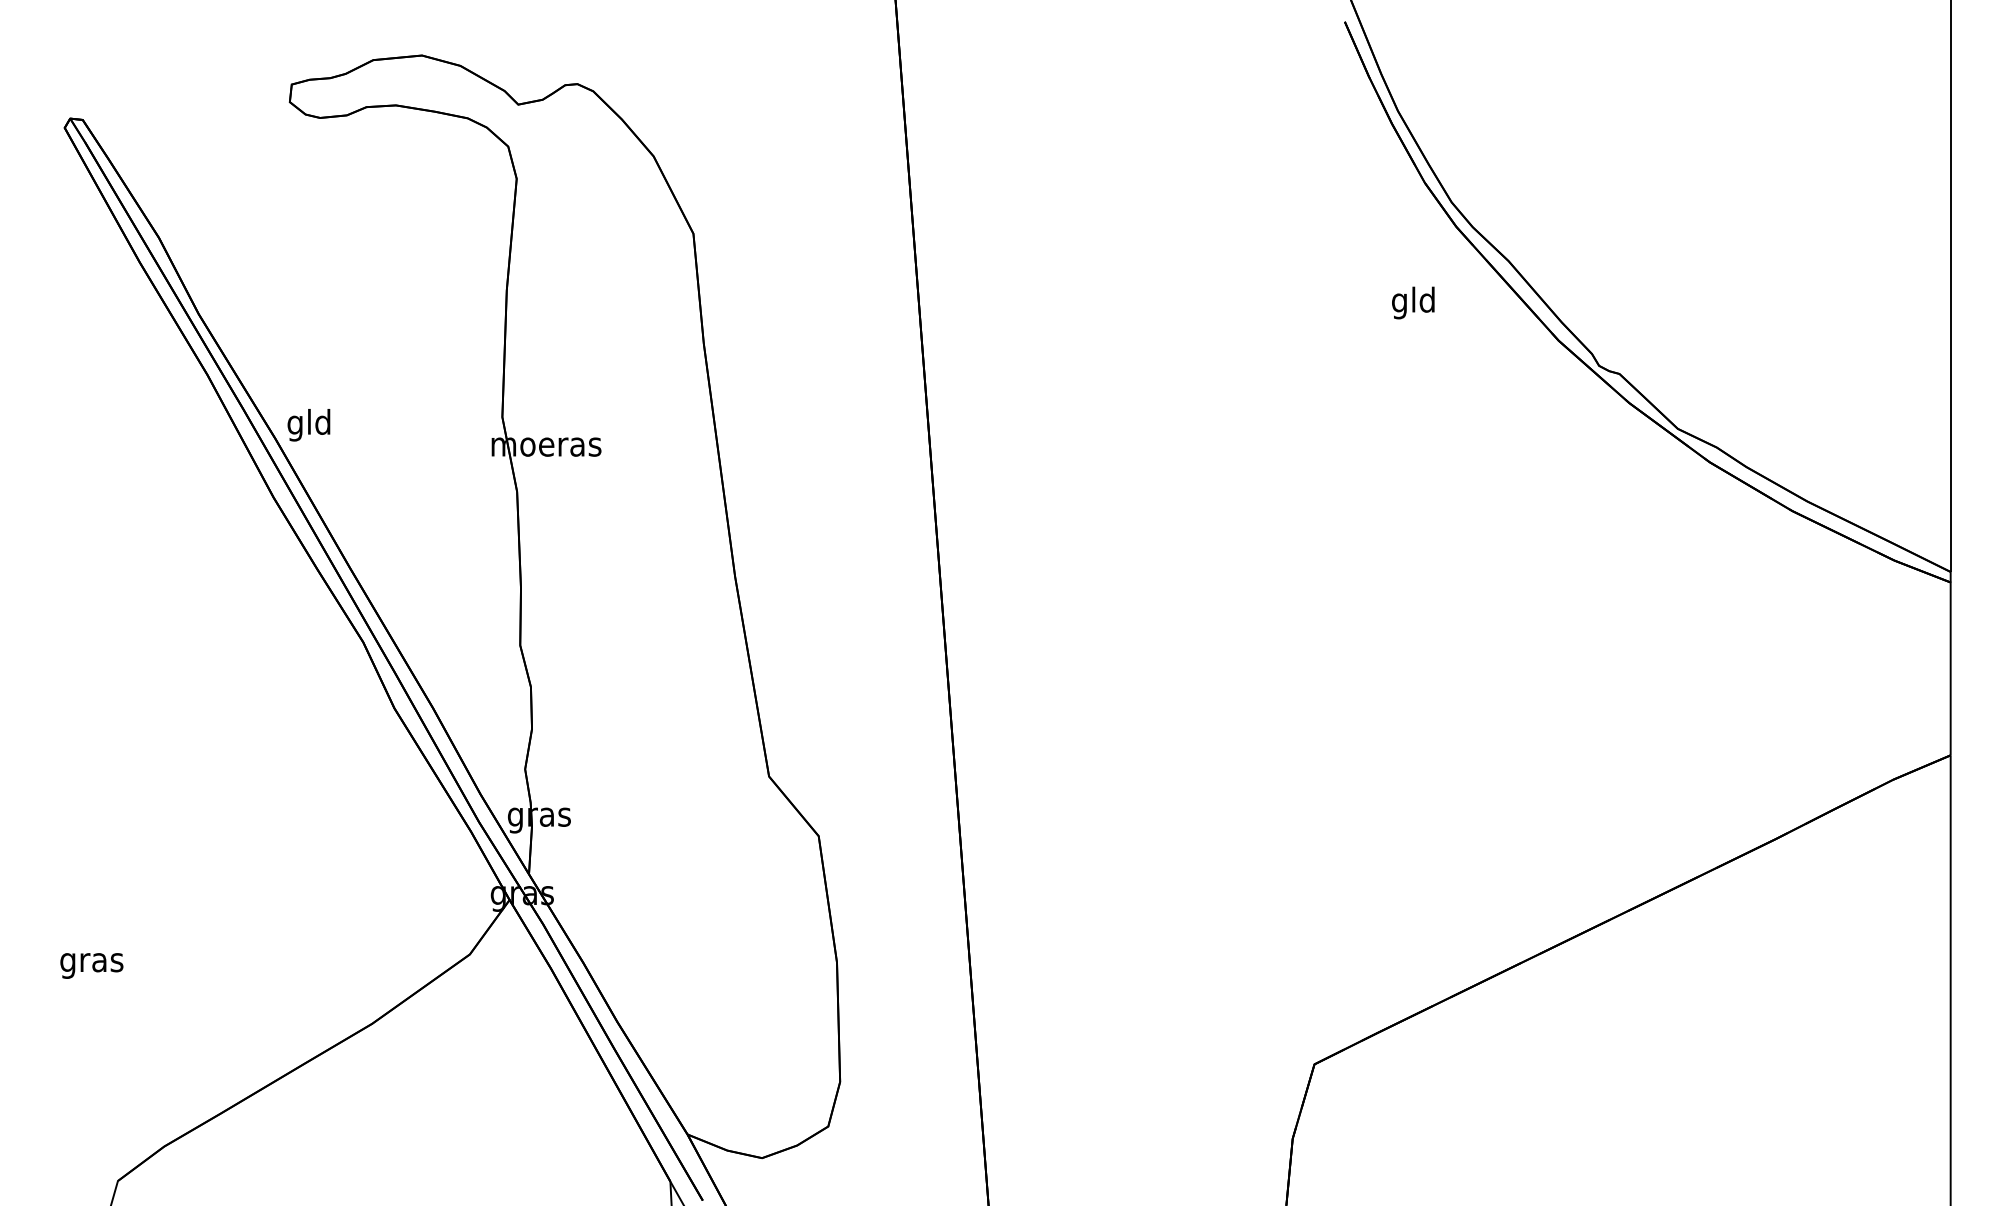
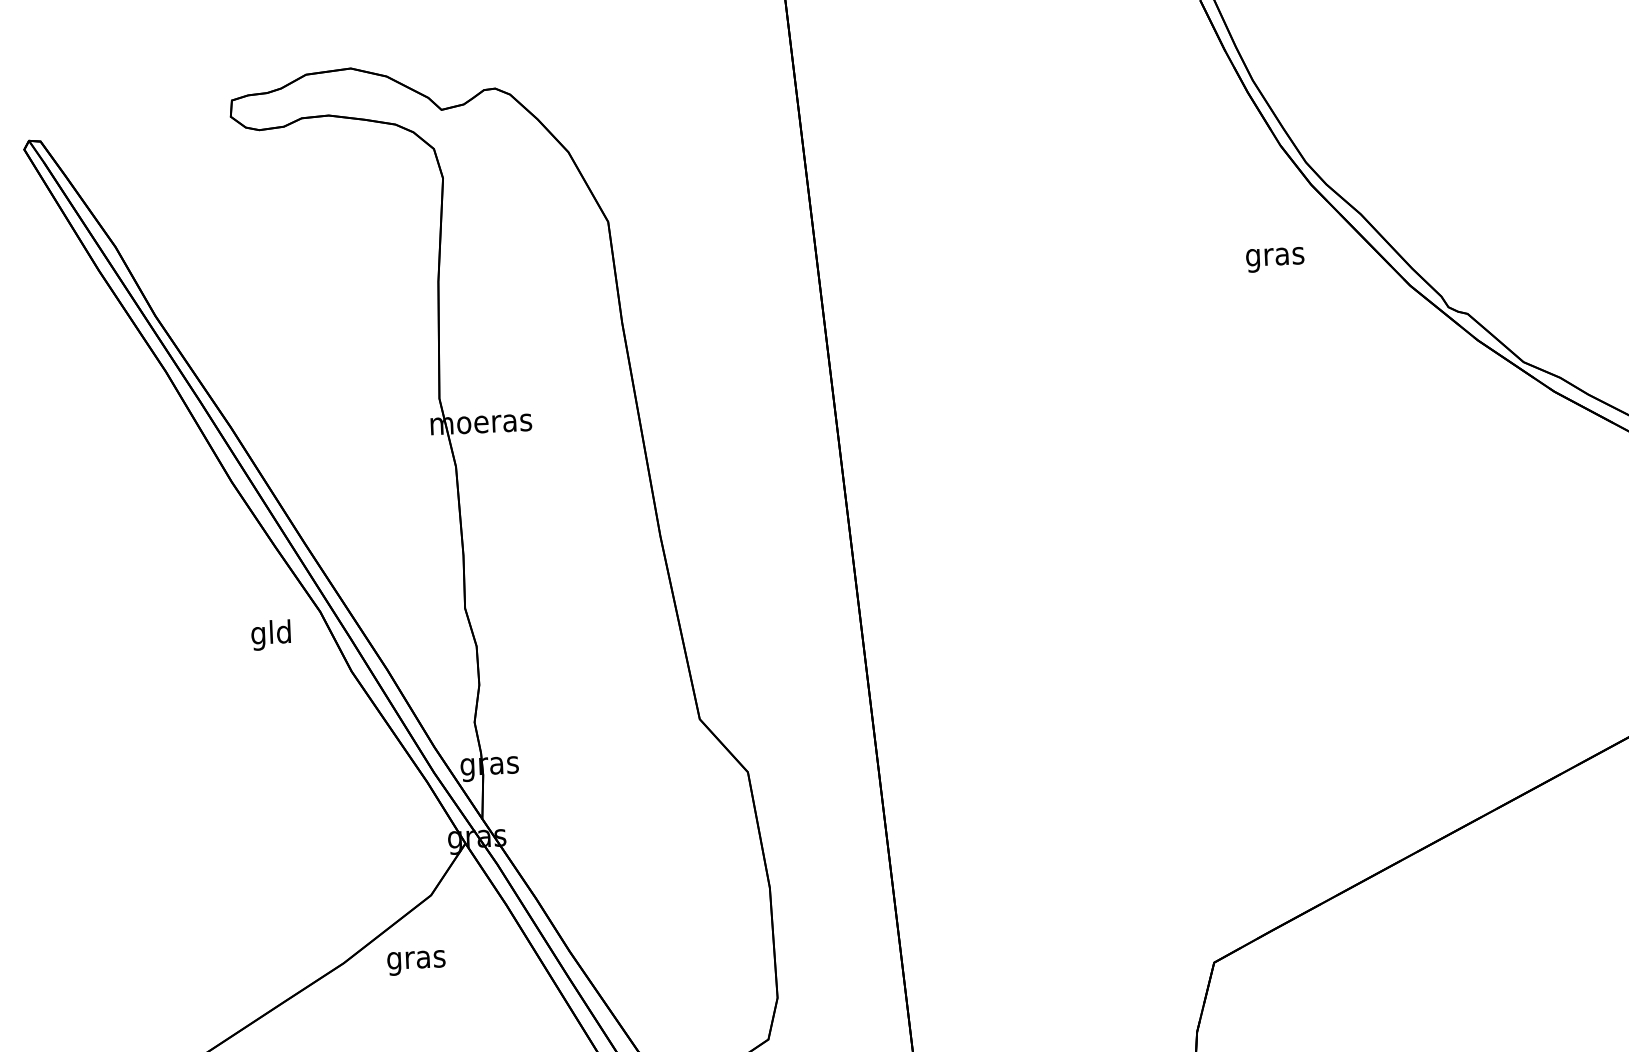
text: (1413, 302) -> (1274, 256), gld -> gras
text: (308, 425) -> (270, 635), moved
text: (91, 965) -> (416, 962), moved

